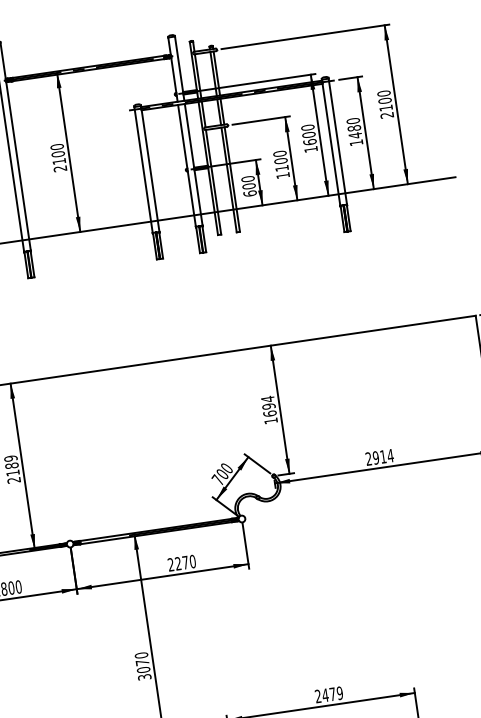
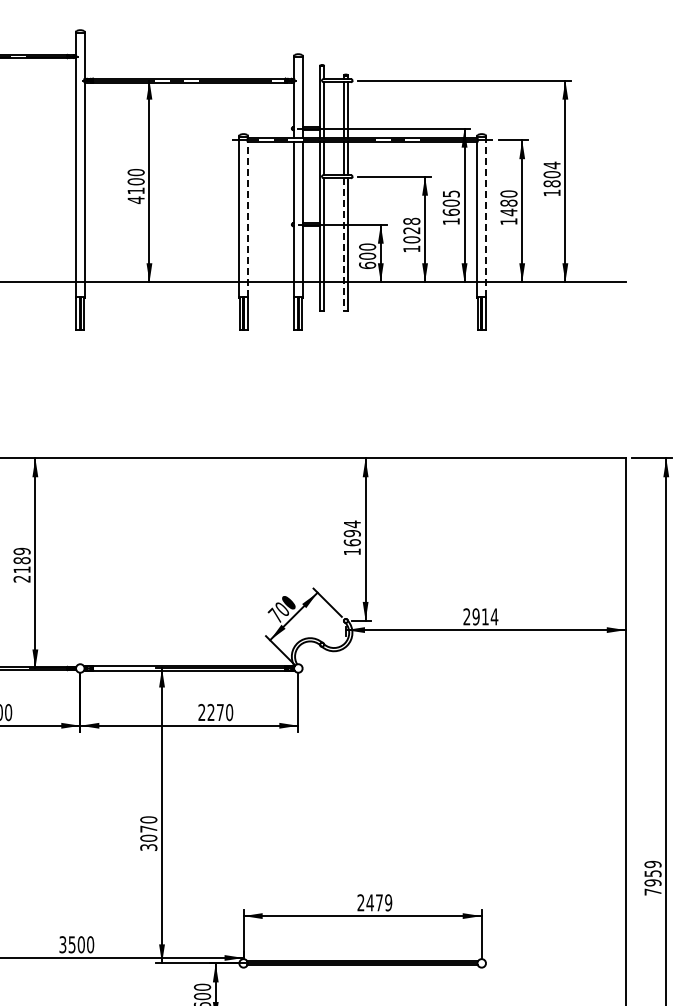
text: (385, 103) -> (551, 178), 2100 -> 1804
text: (307, 127) -> (450, 193), 1600 -> 1605
line: (338, 141) -> (486, 216), solid -> dashed
text: (280, 161) -> (411, 230), 1100 -> 1028
text: (59, 169) -> (135, 200), 2100 -> 4100
line: (150, 170) -> (247, 218), solid -> dashed
line: (228, 180) -> (343, 245), solid -> dashed

